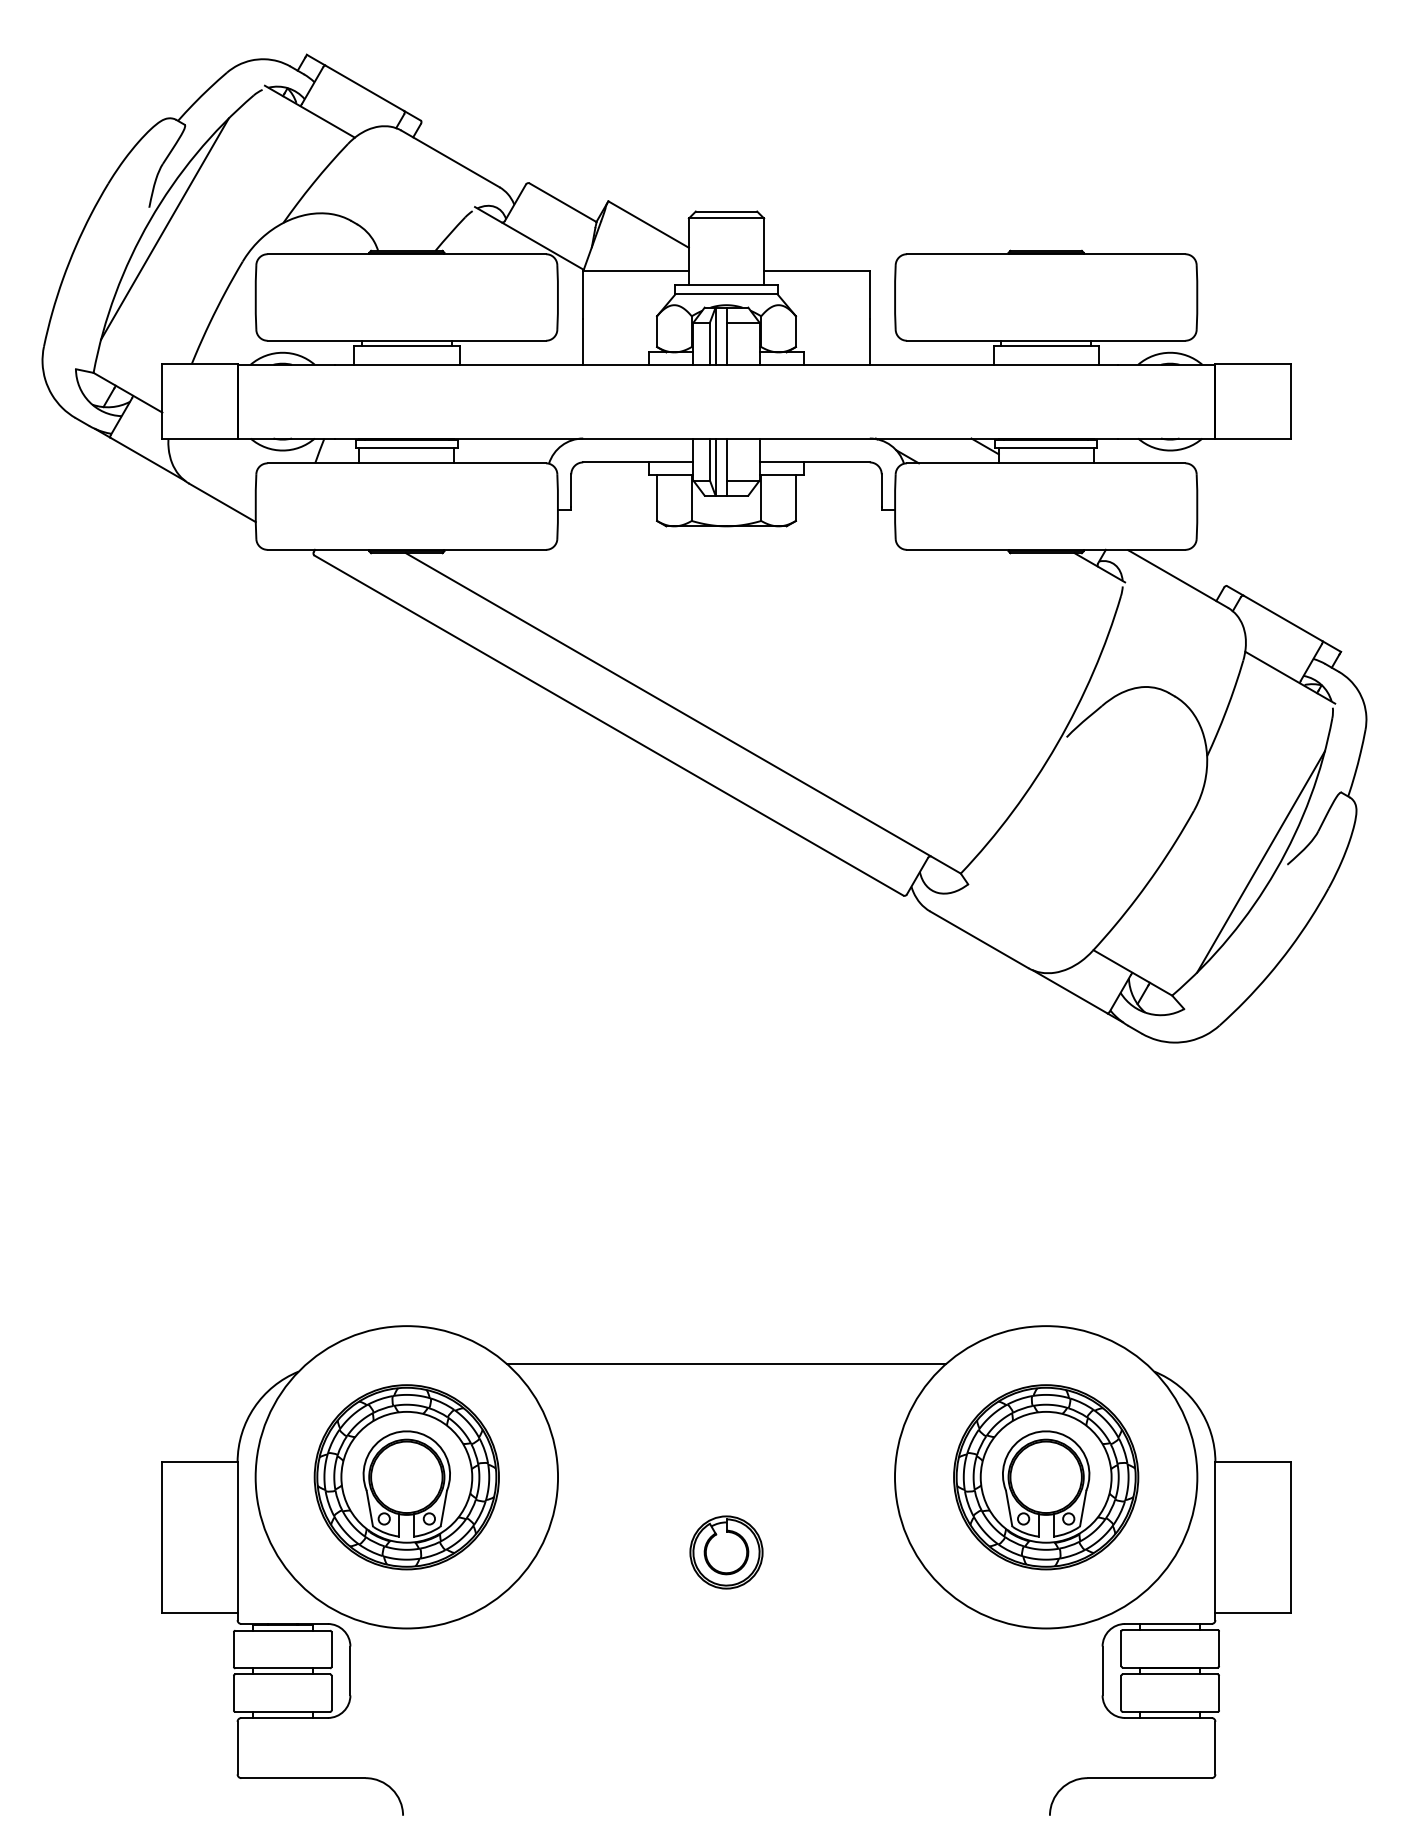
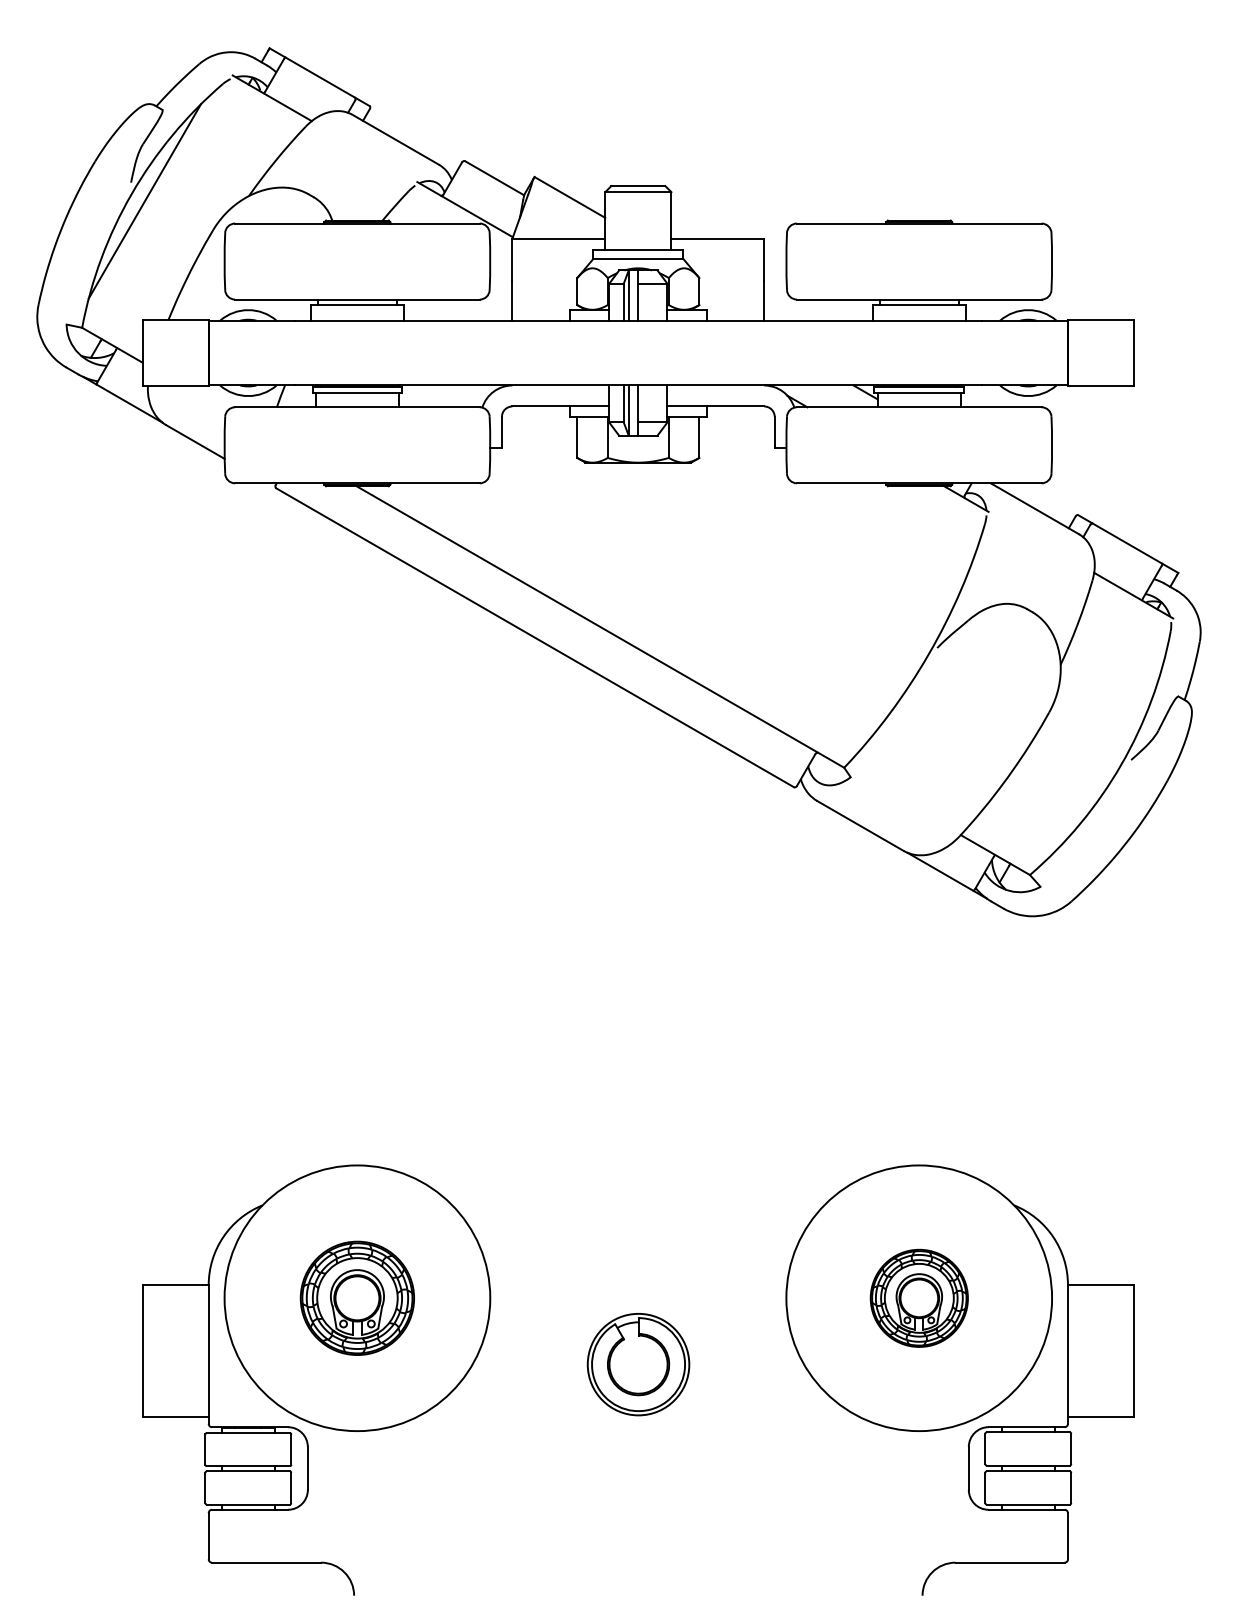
line: (1260, 861) -> (1107, 757), removed
line: (725, 1364) -> (637, 1199), removed
part: (406, 1477) -> (357, 1298), size x0.7
part: (1046, 1477) -> (919, 1298), size x0.6
part: (725, 1551) -> (637, 1363), size x1.6

